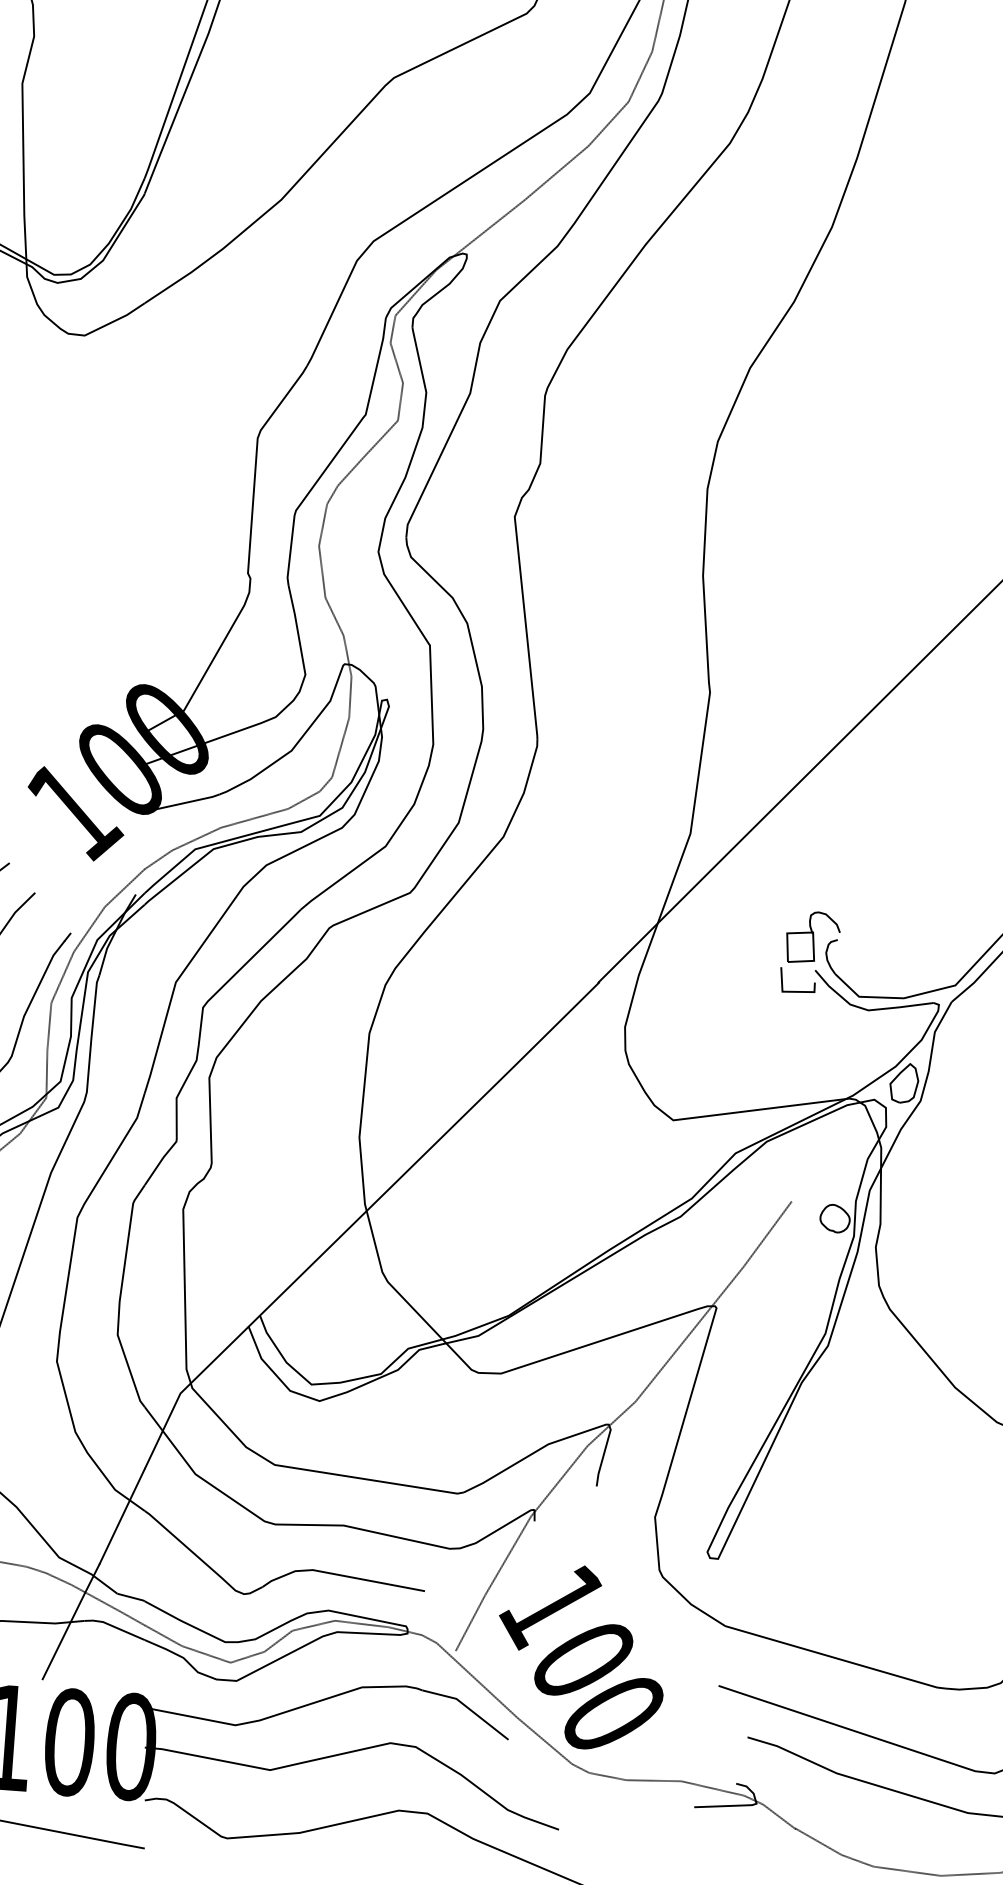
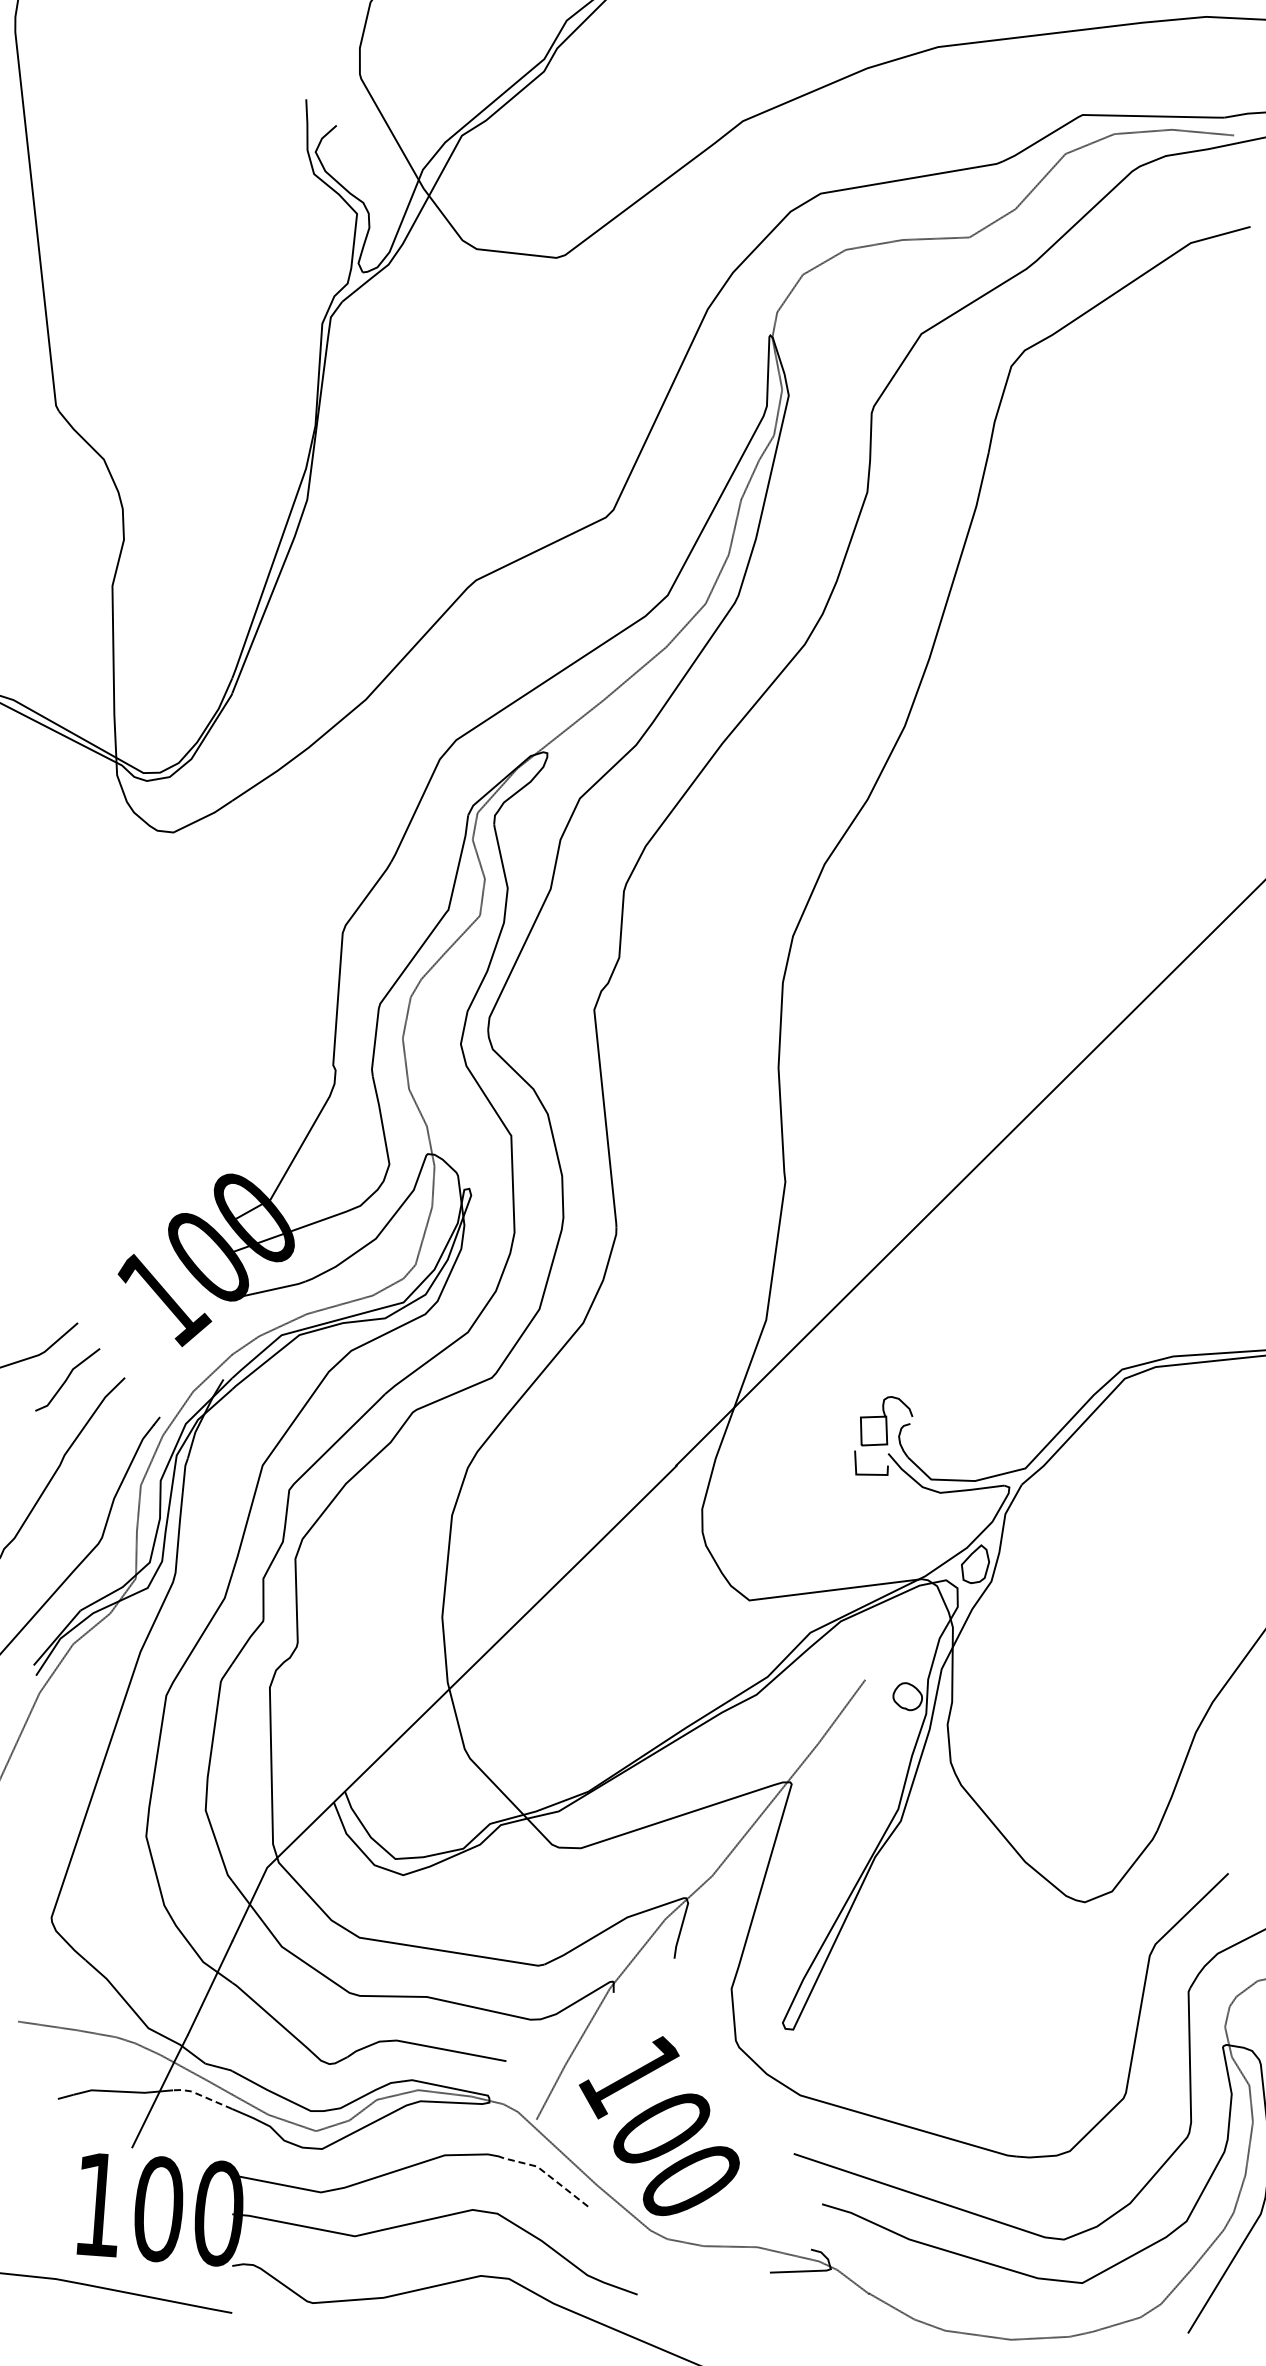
line: (114, 1627) -> (202, 2096), solid -> dashed
line: (467, 1707) -> (548, 2175), solid -> dashed

